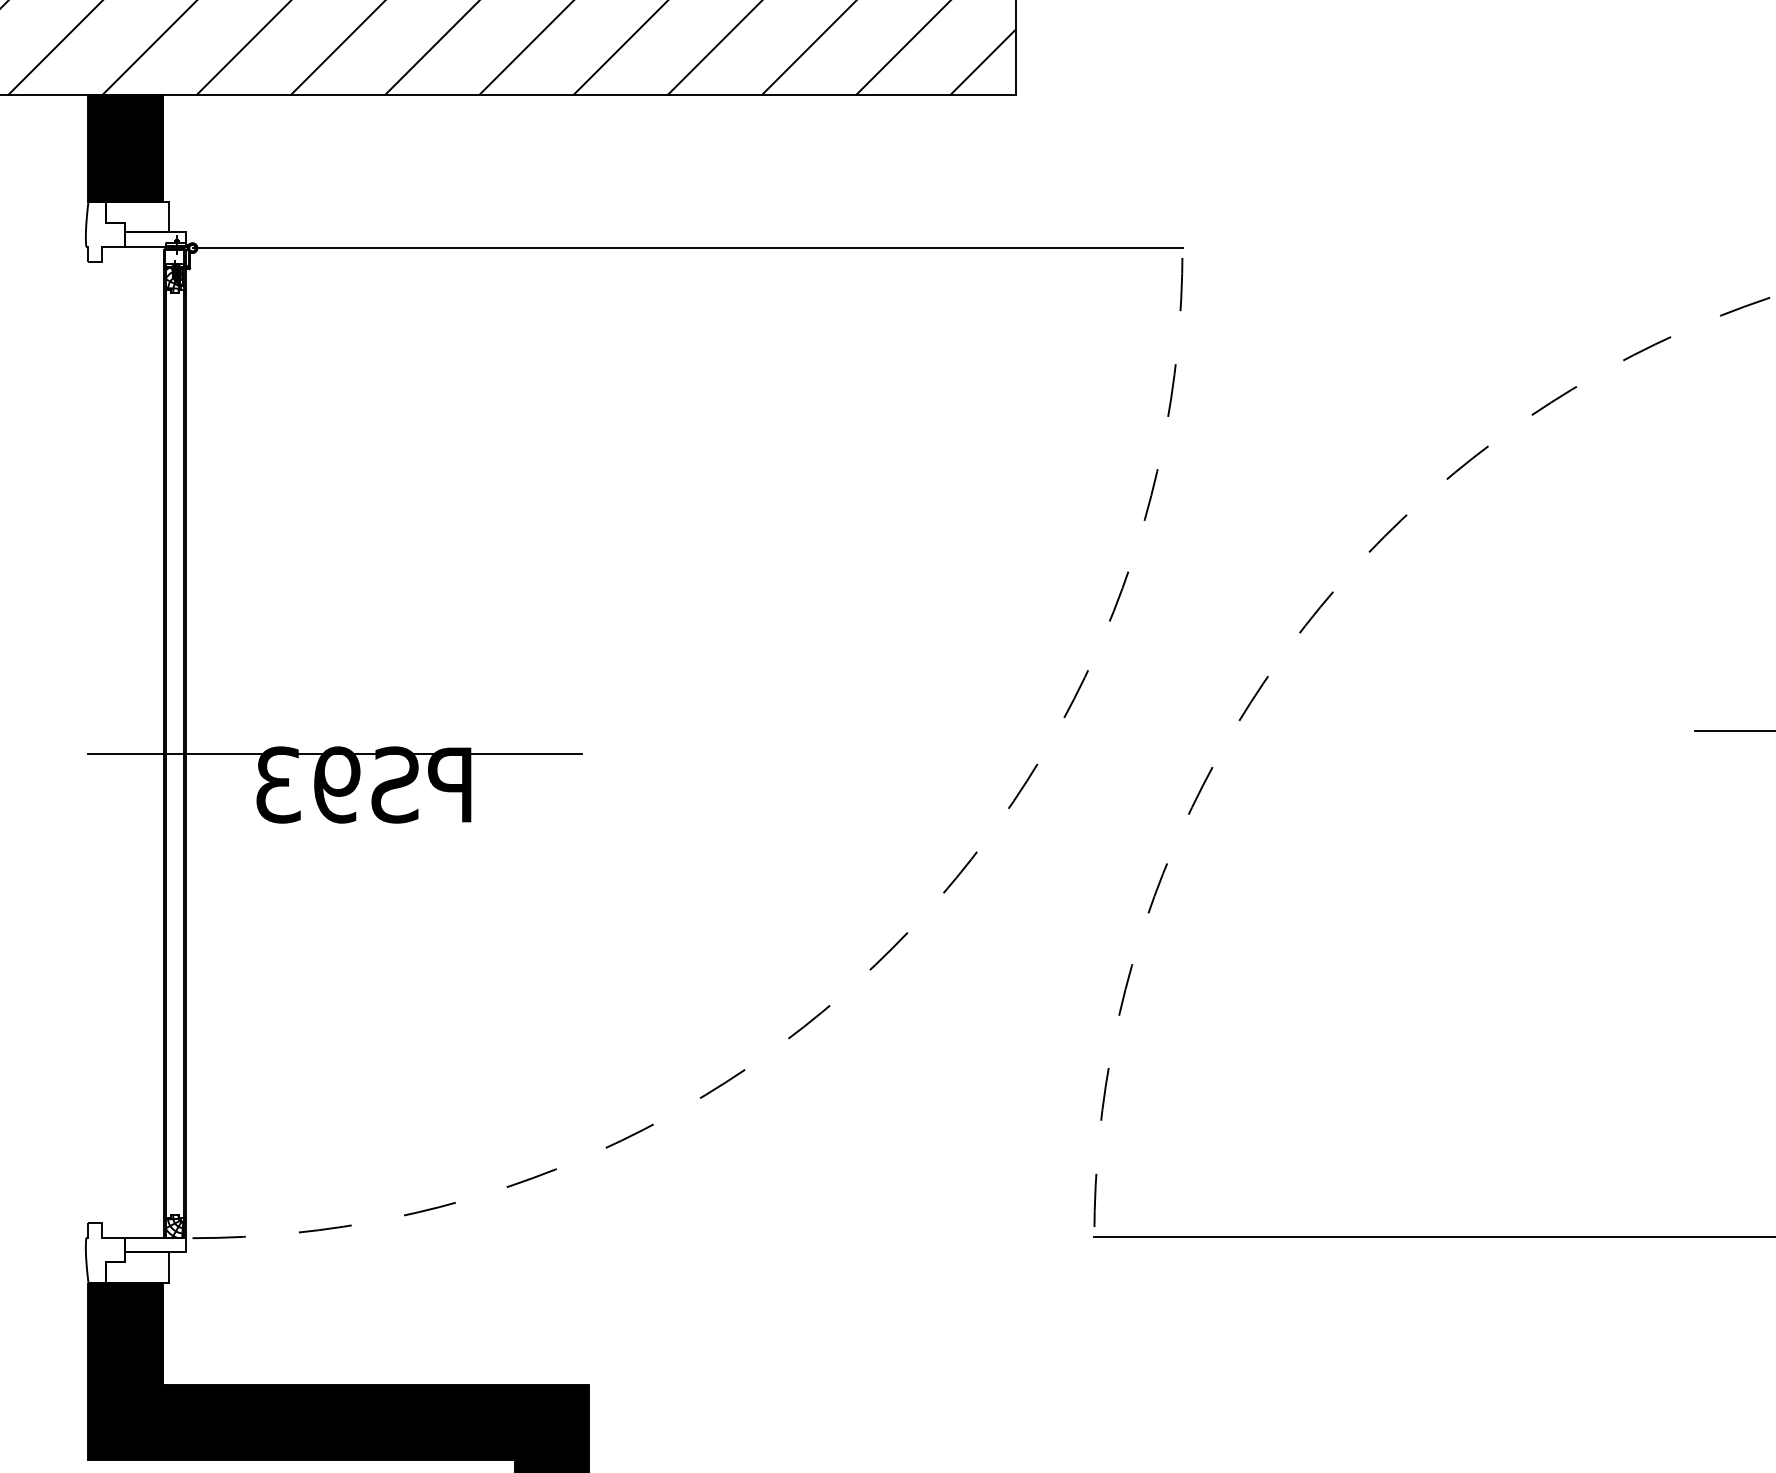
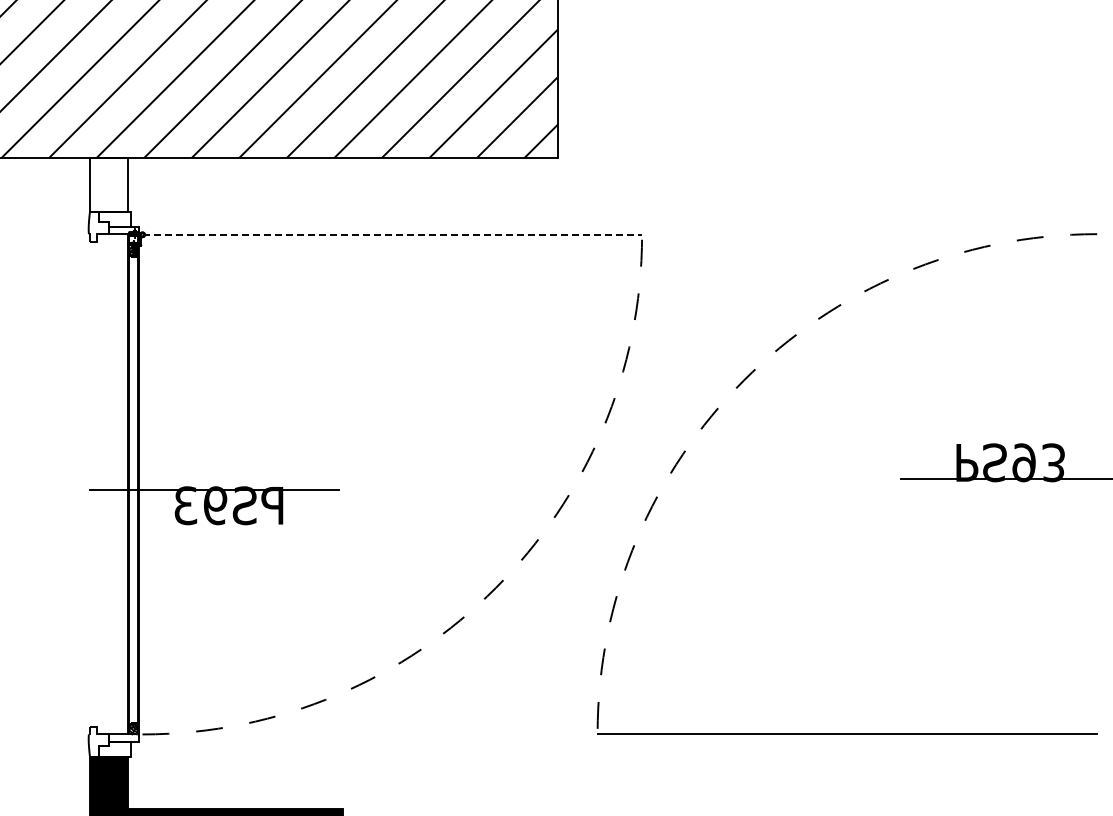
fill: (125, 148) -> (108, 184), removed
line: (687, 247) -> (392, 234), solid -> dashed

